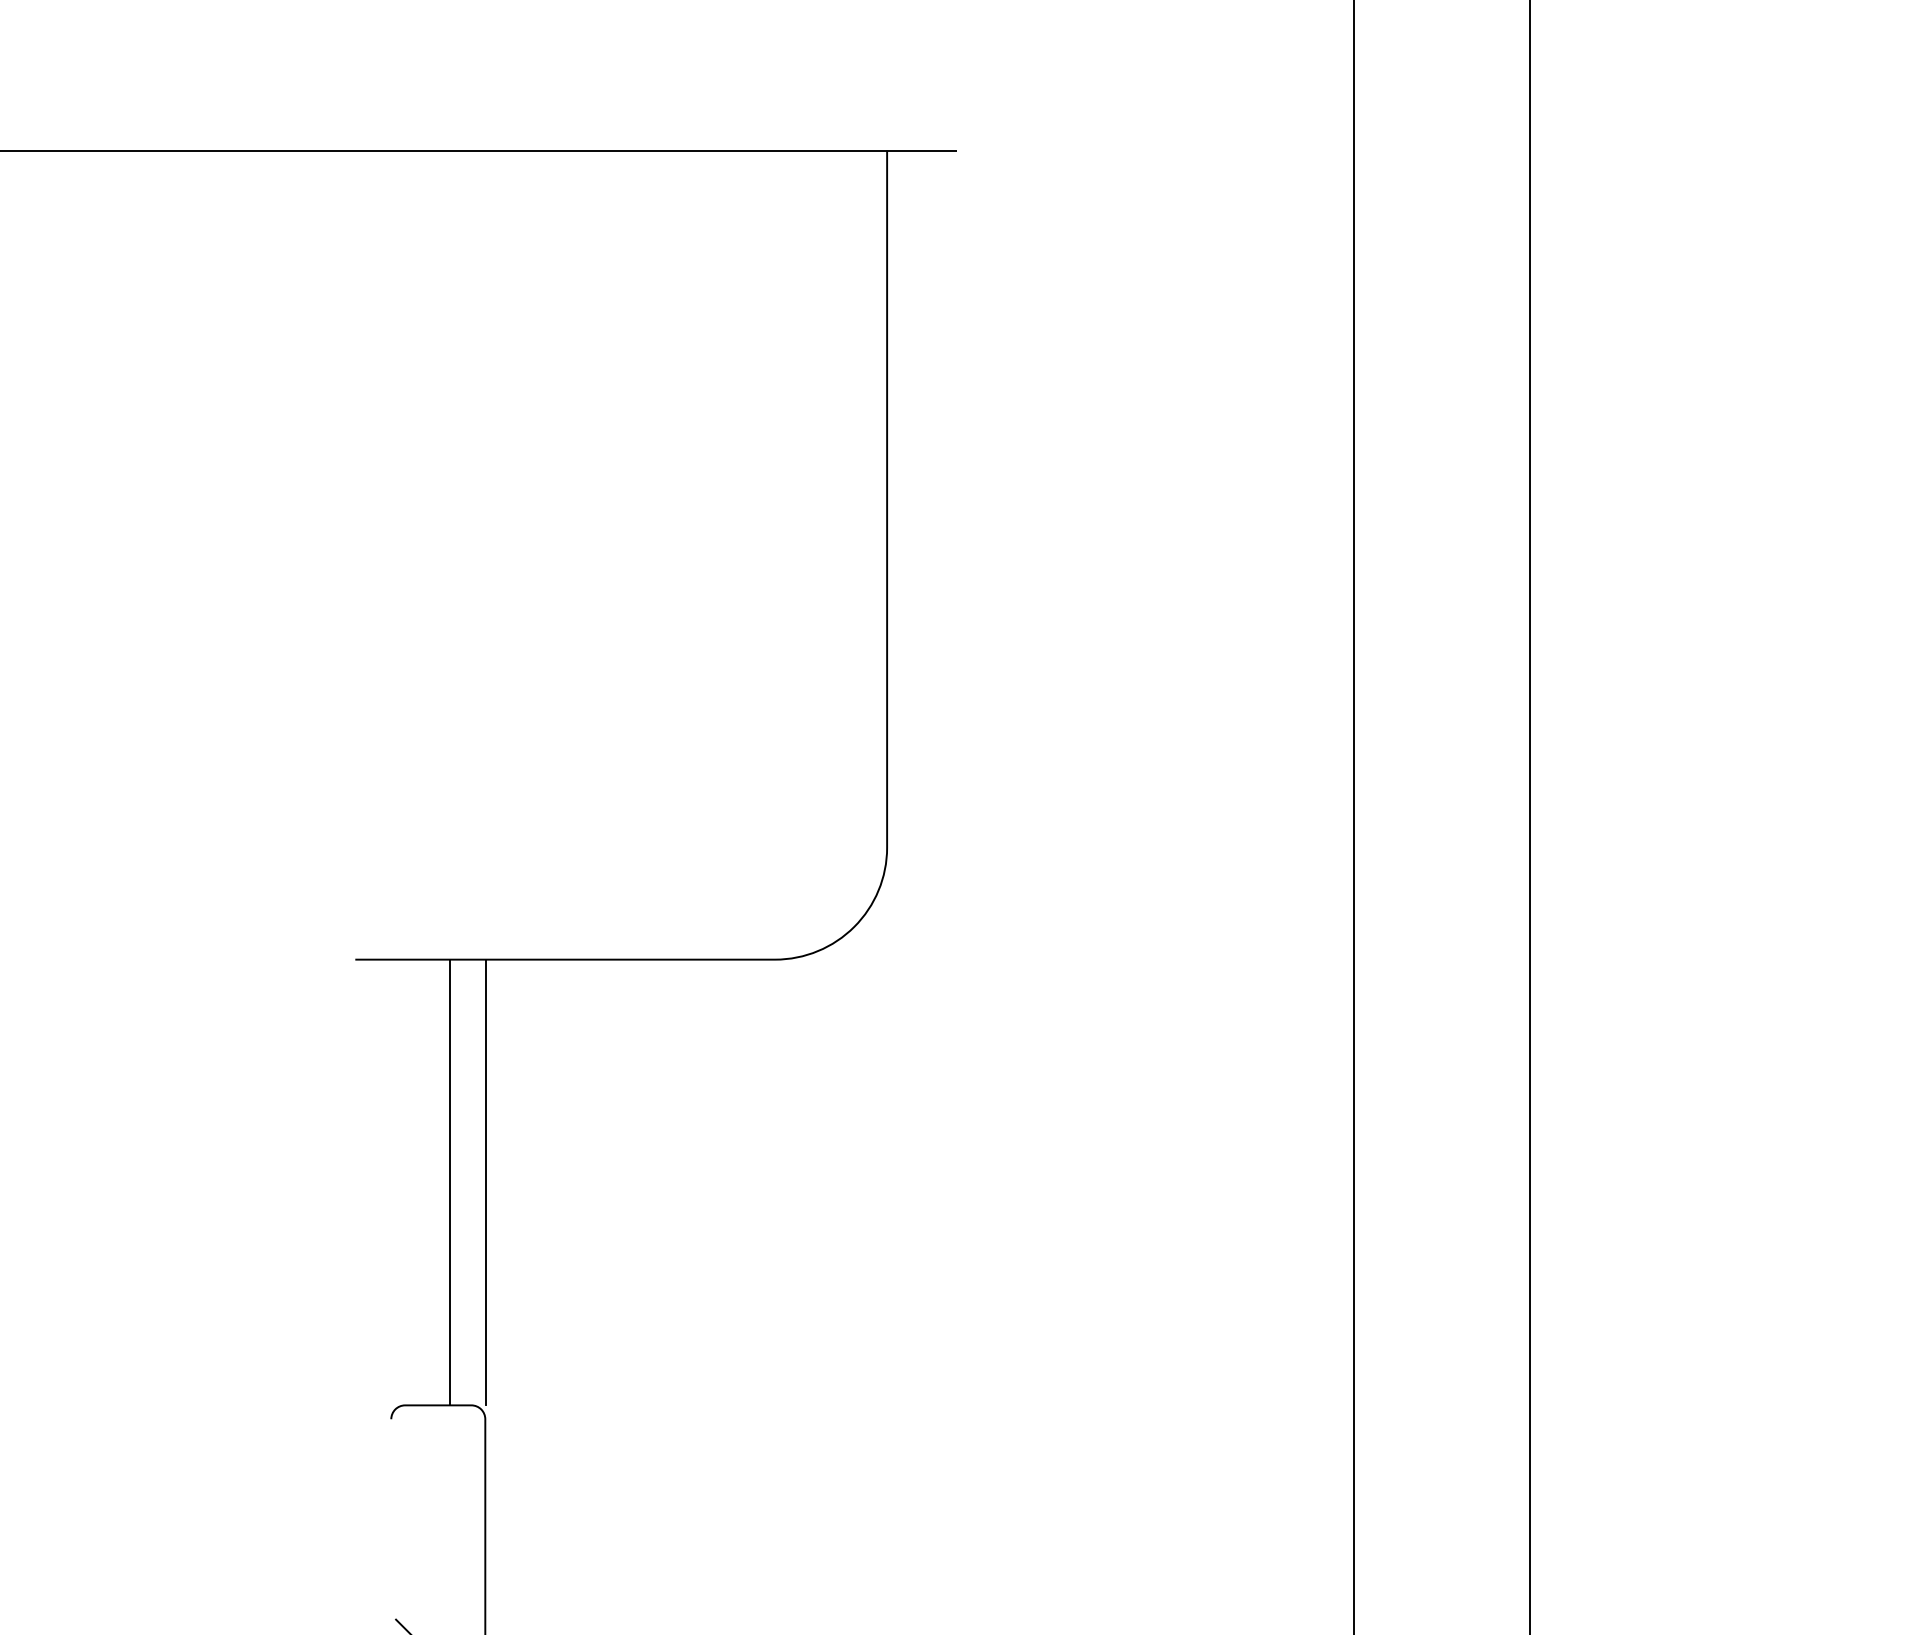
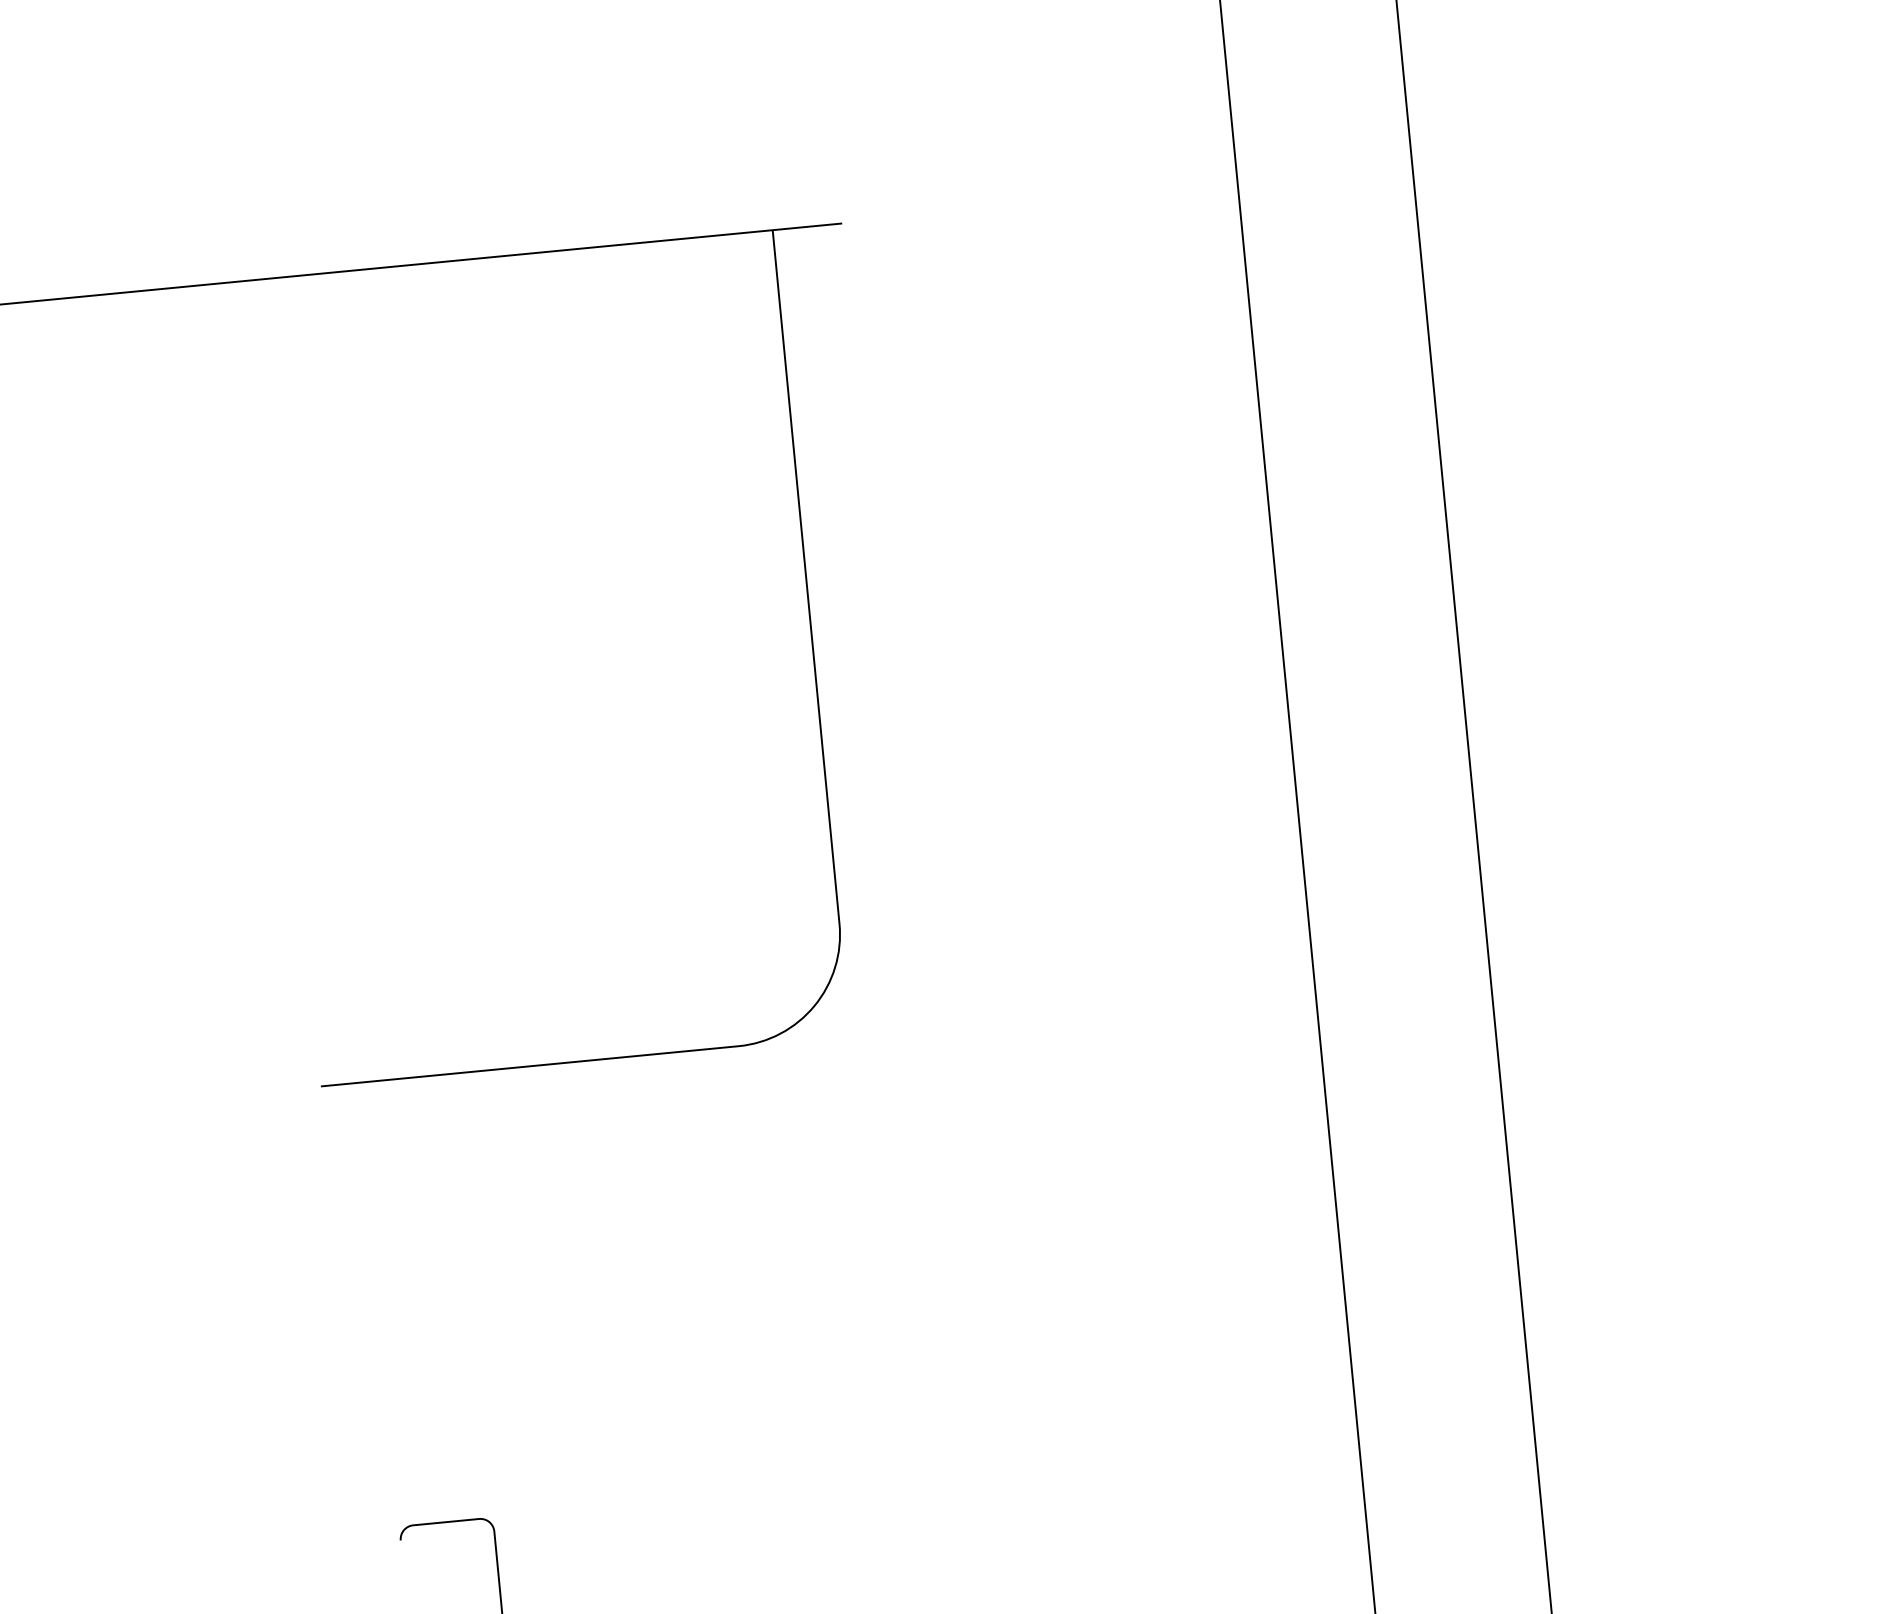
line: (449, 1182) -> (435, 1299), removed
line: (485, 1182) -> (471, 1295), removed

